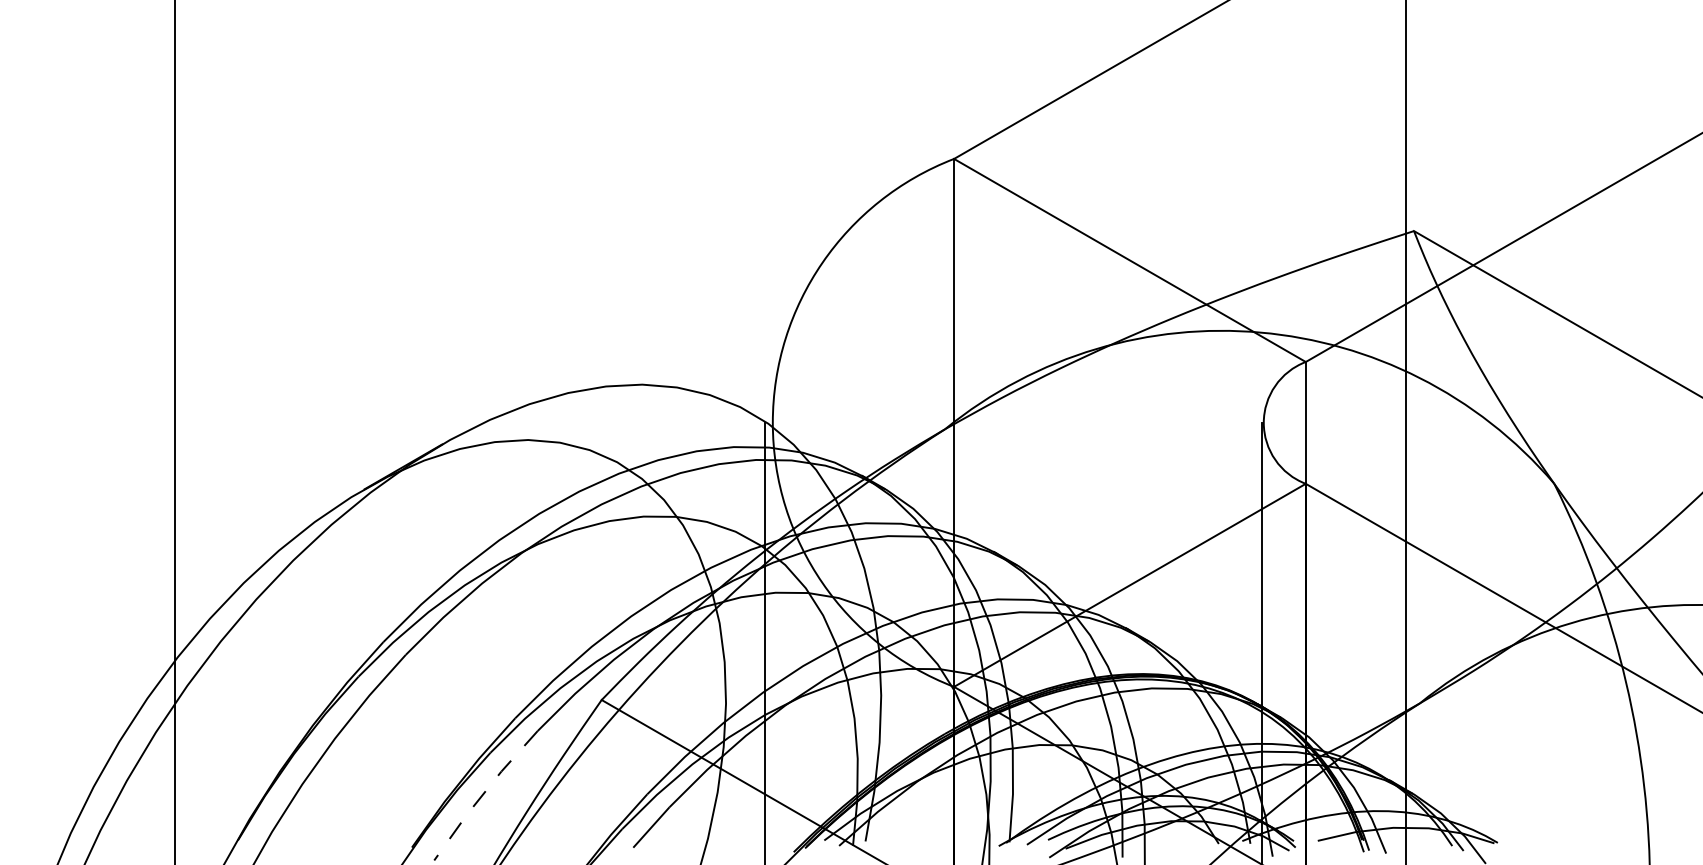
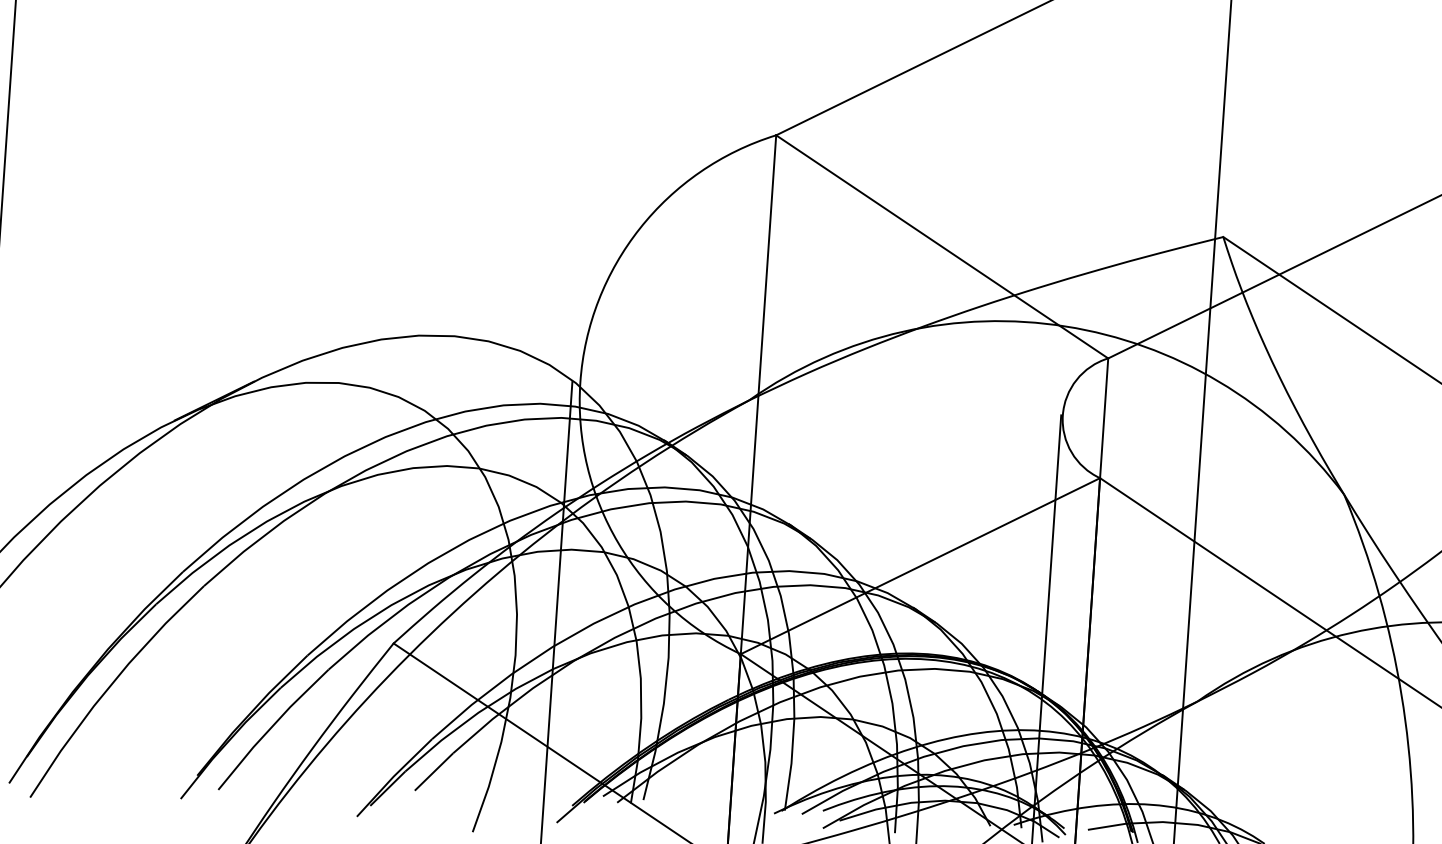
line: (483, 793) -> (271, 727), dashed -> solid

